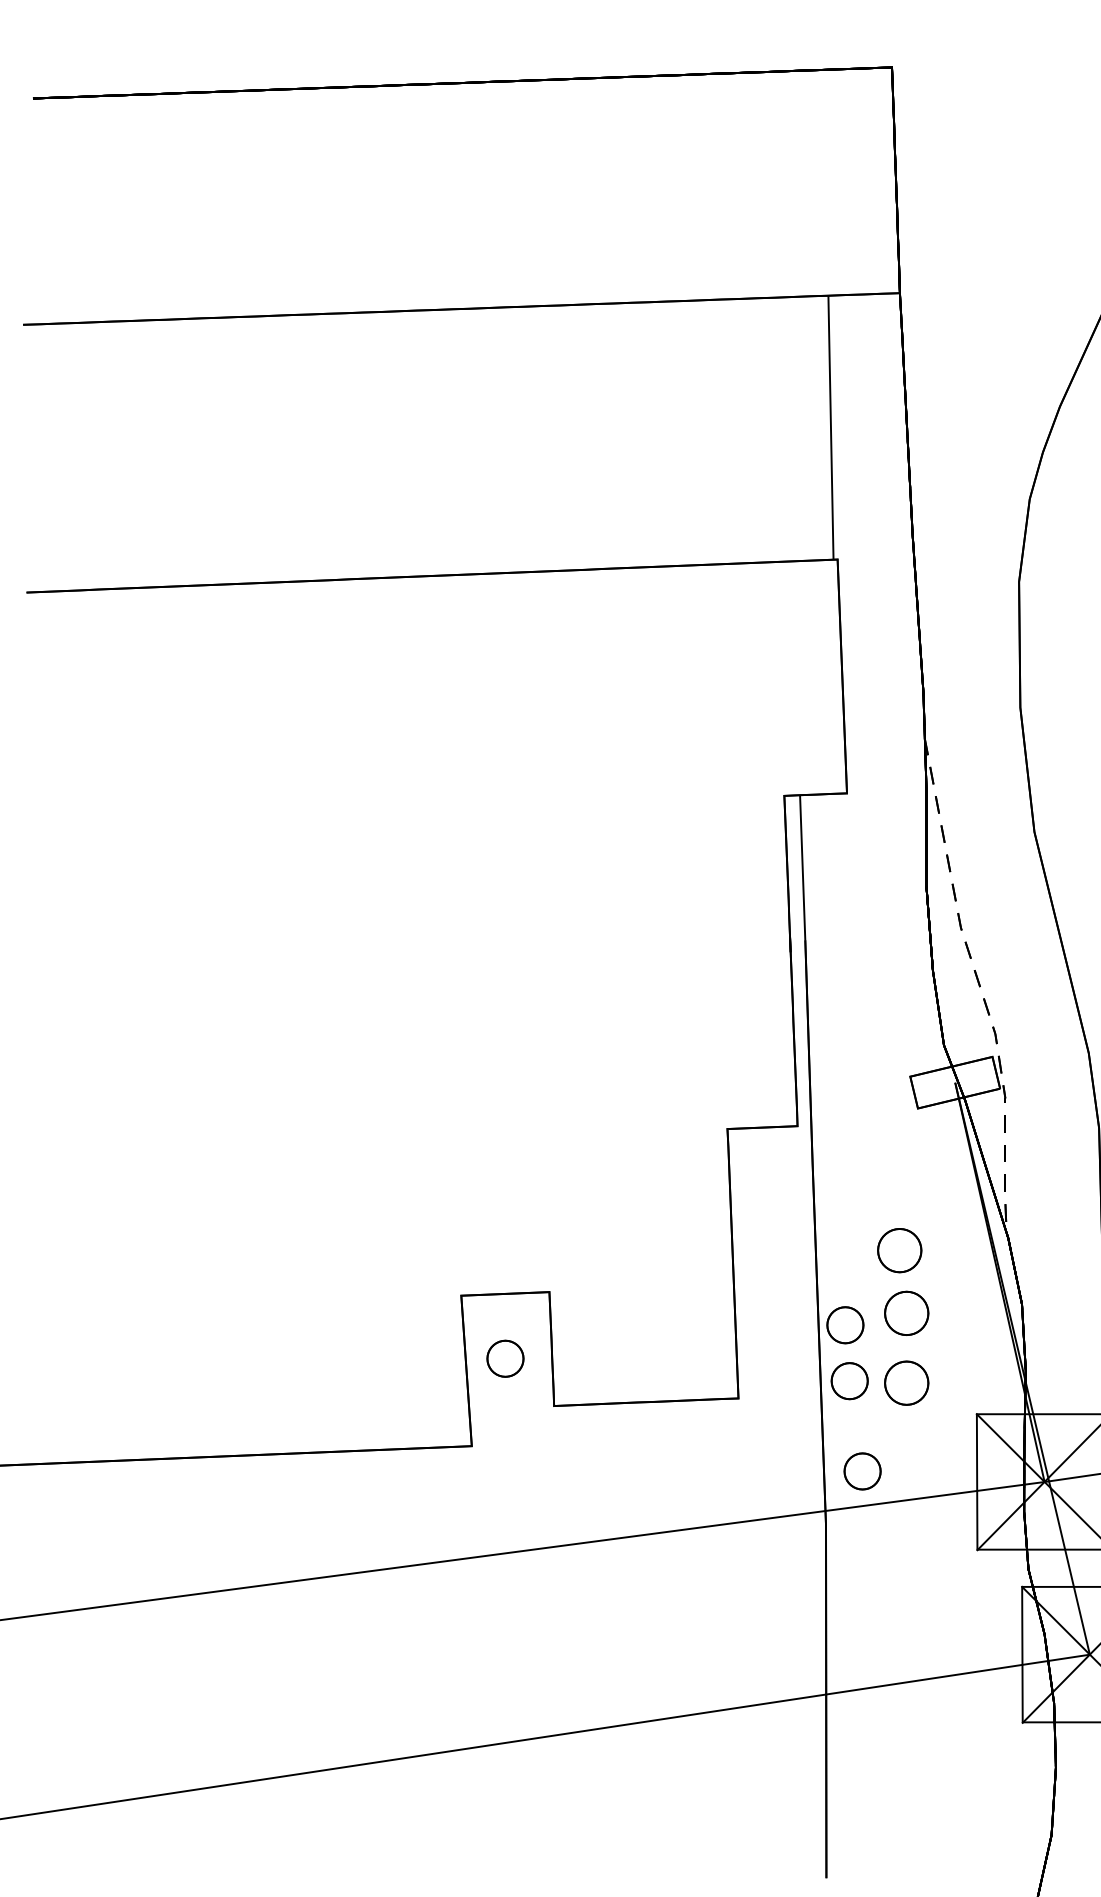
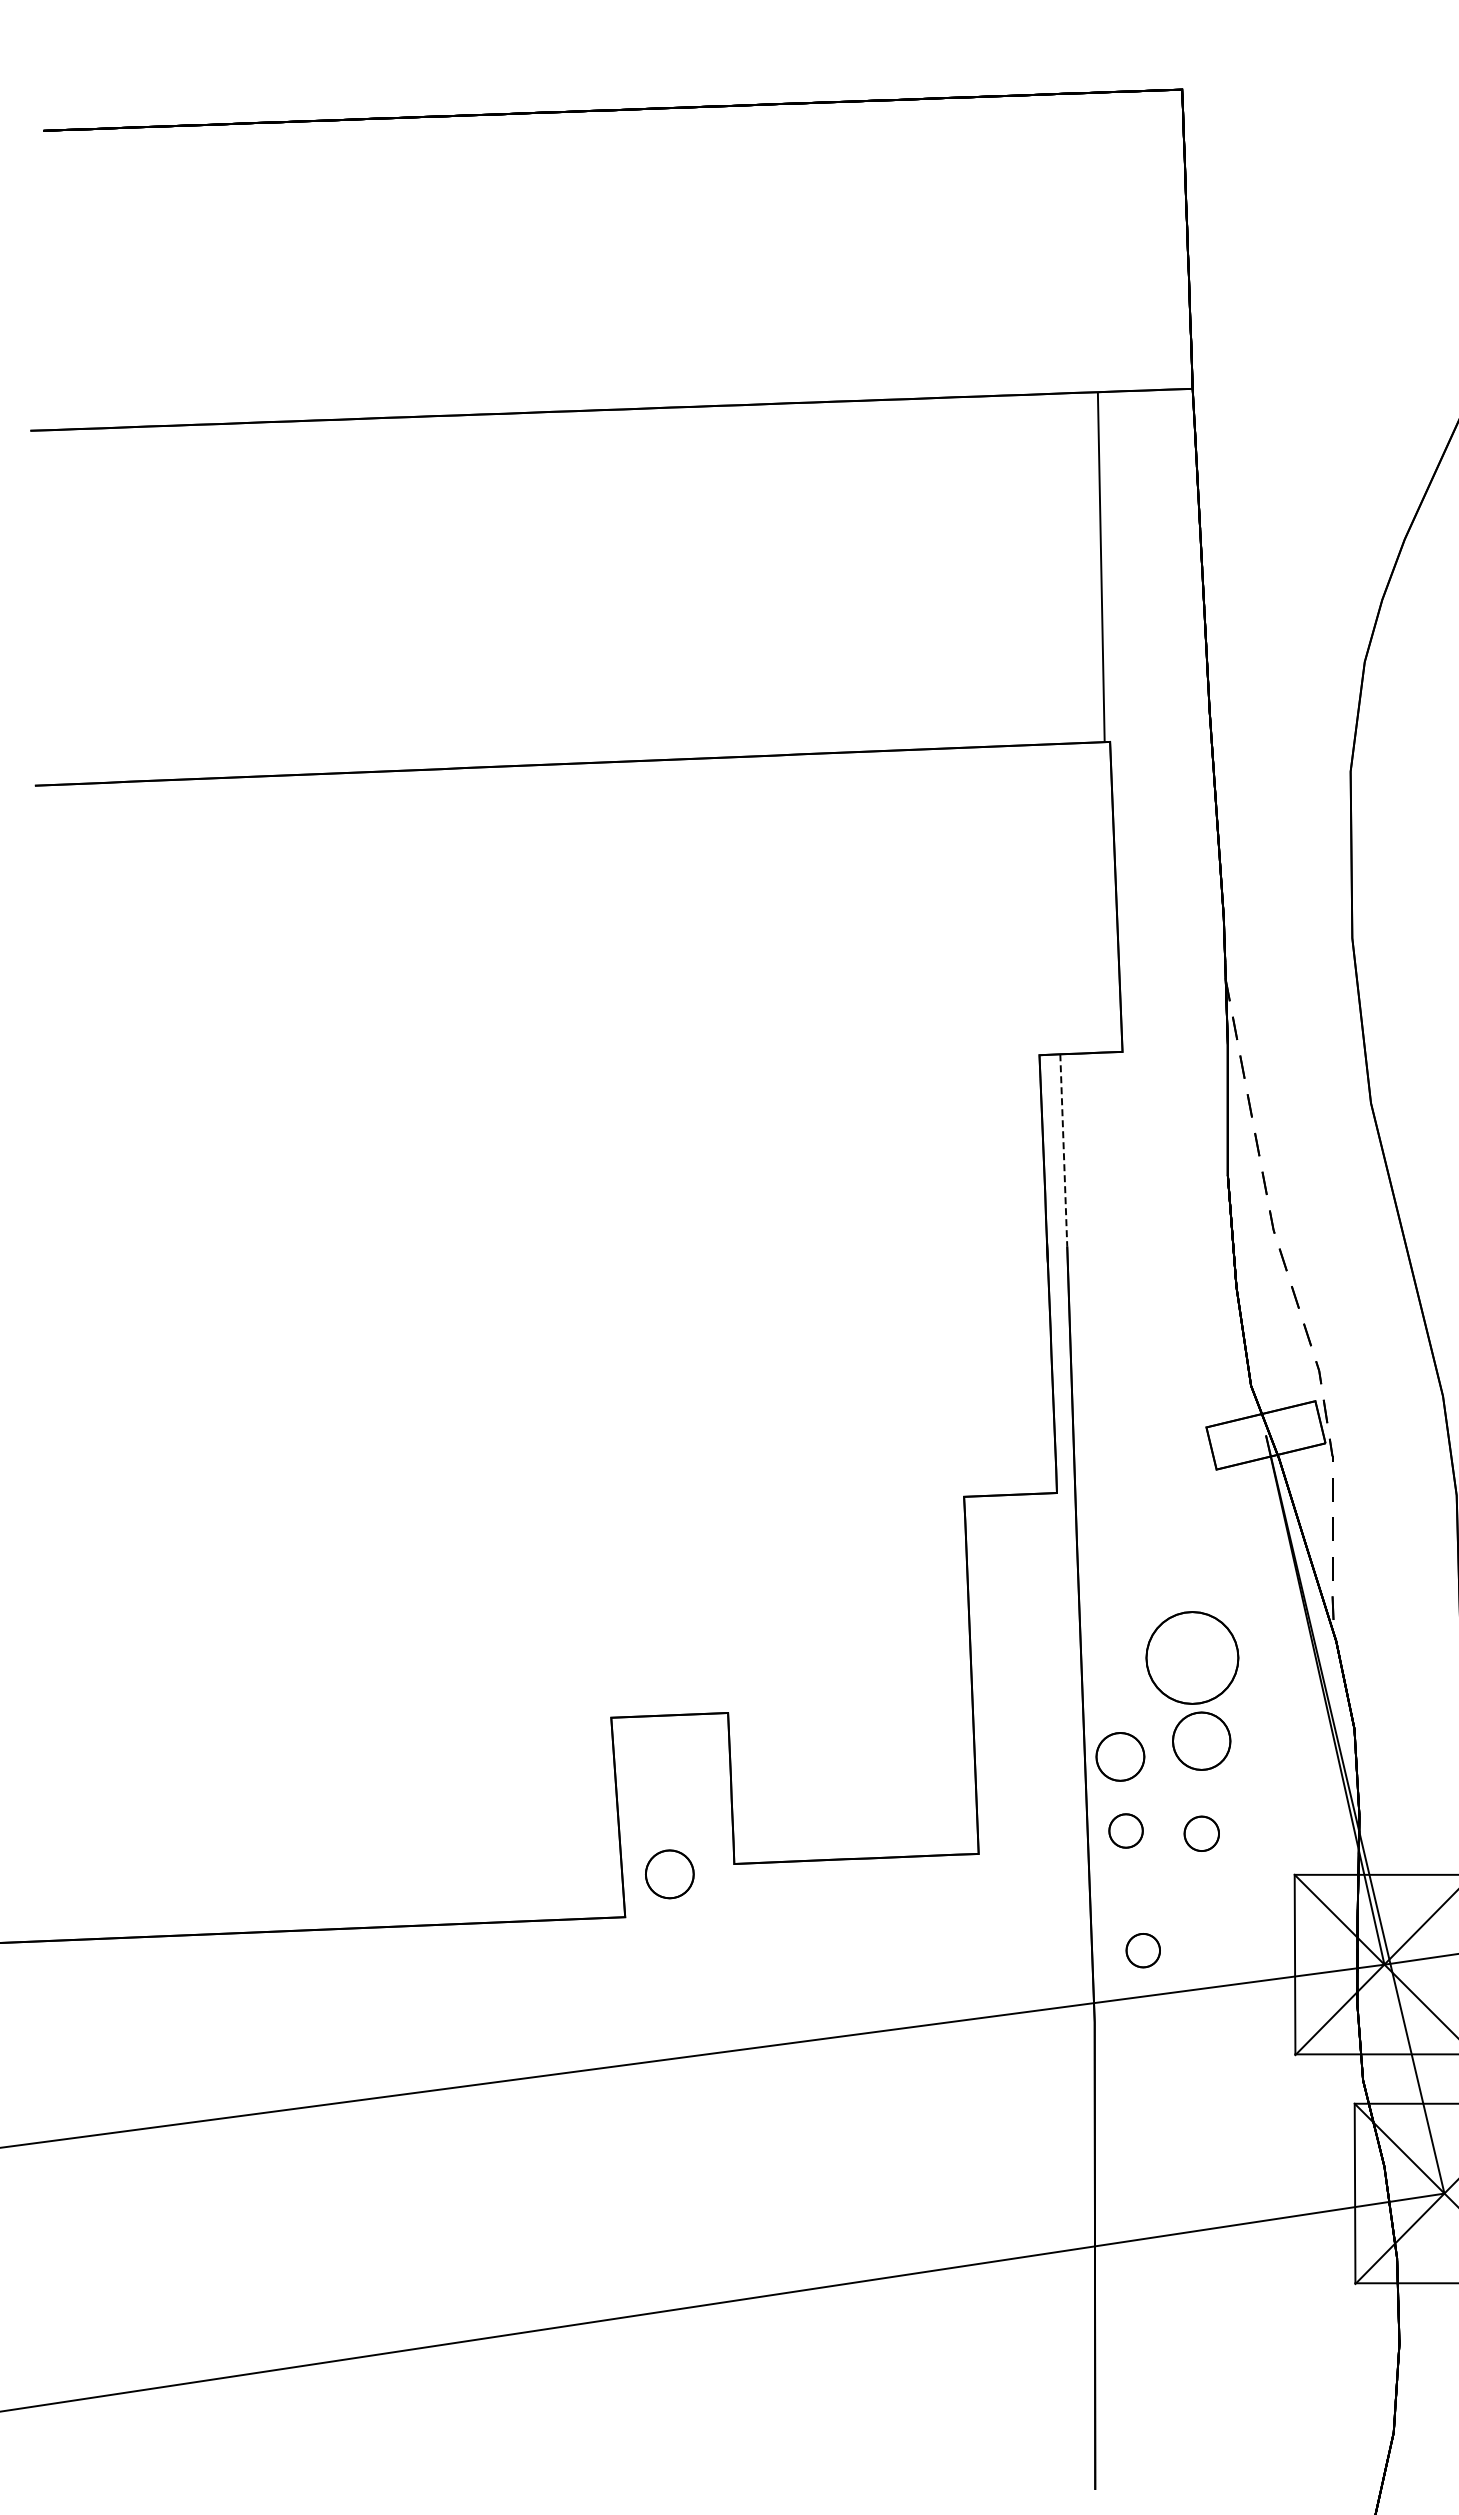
line: (802, 867) -> (1063, 1150), solid -> dashed
part: (899, 1250) -> (1192, 1657), size x1.6
part: (505, 1358) -> (669, 1874), moved
part: (849, 1380) -> (1125, 1830), size x0.7
part: (906, 1383) -> (1201, 1833), size x0.6
part: (862, 1471) -> (1143, 1950), size x0.7

